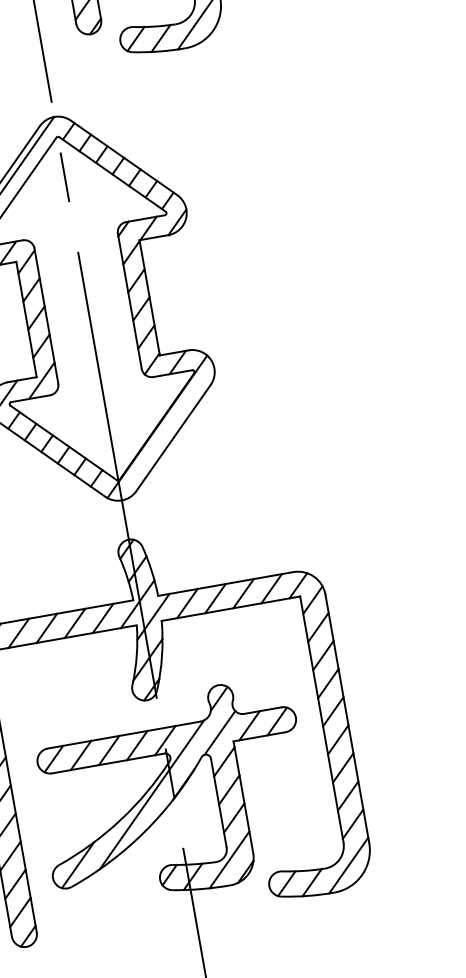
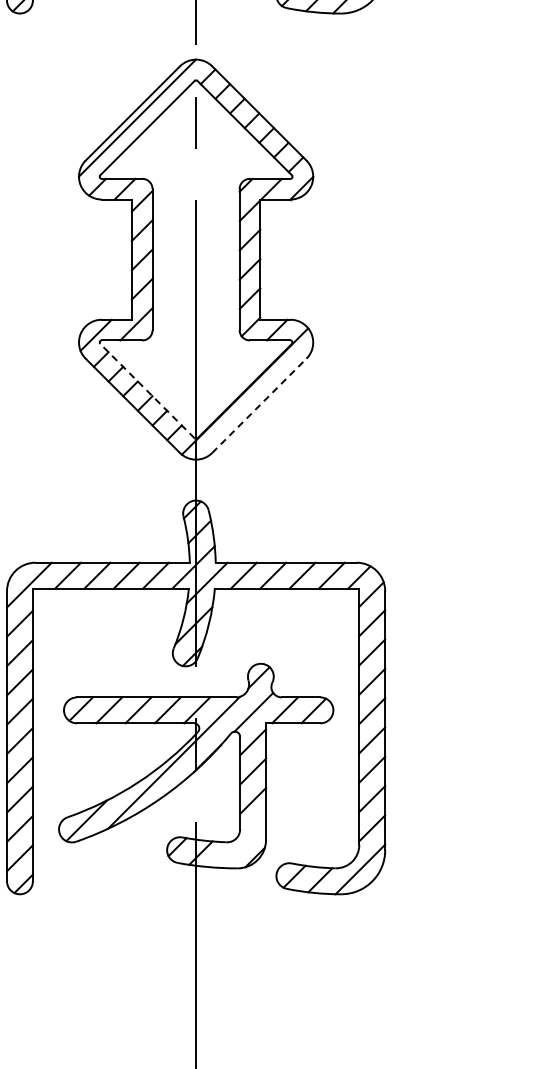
line: (173, 437) -> (259, 405), solid -> dashed
line: (63, 443) -> (147, 391), solid -> dashed
line: (229, 859) -> (240, 842), removed

